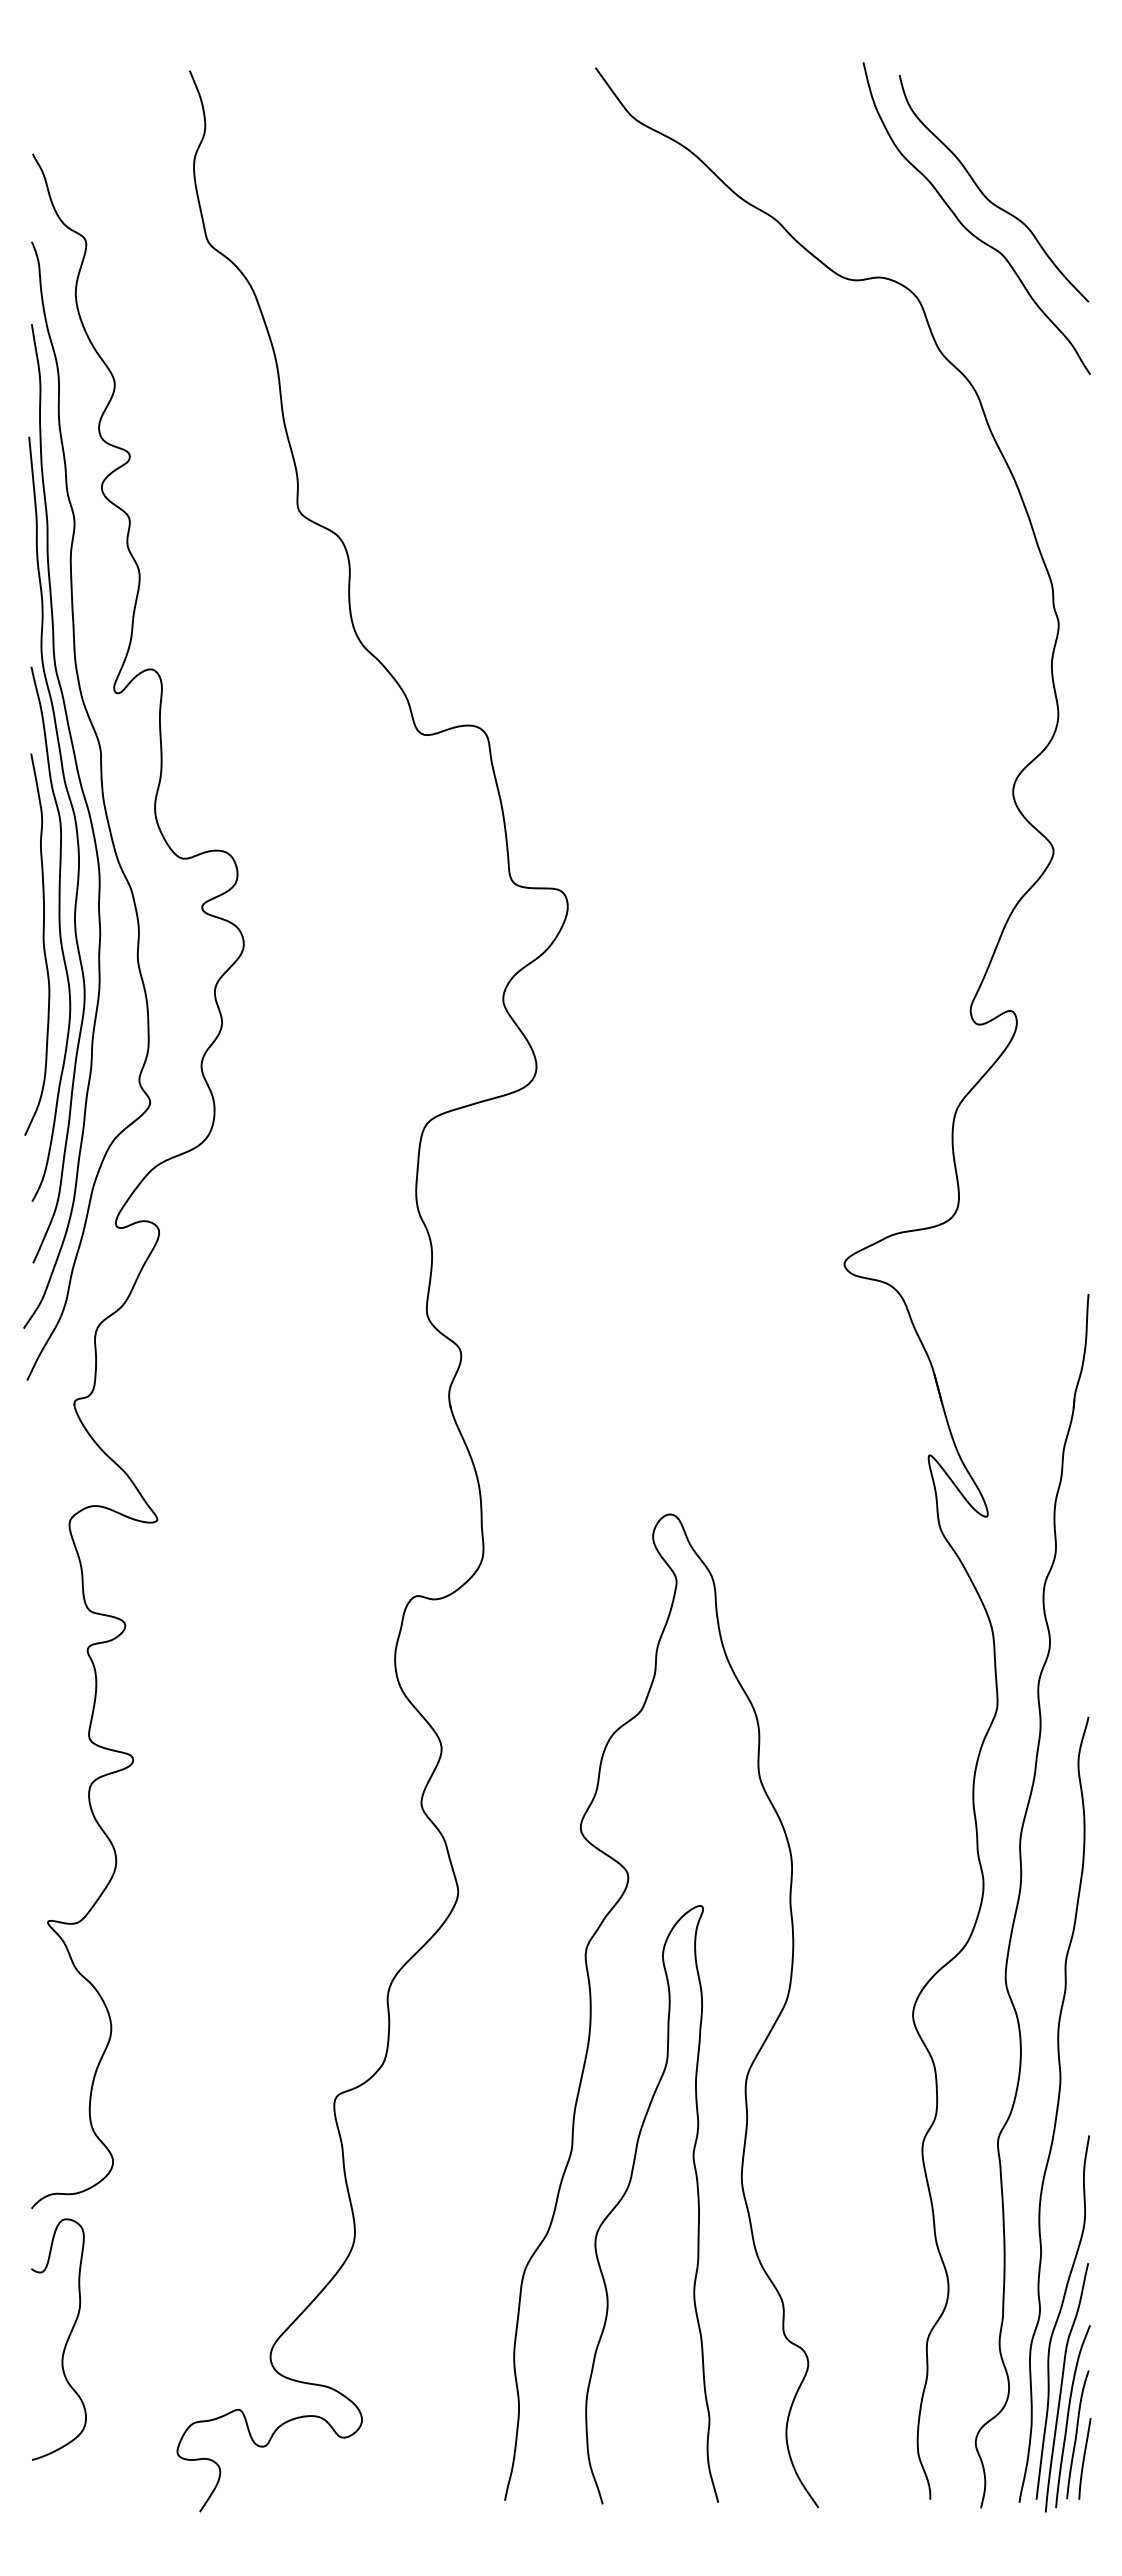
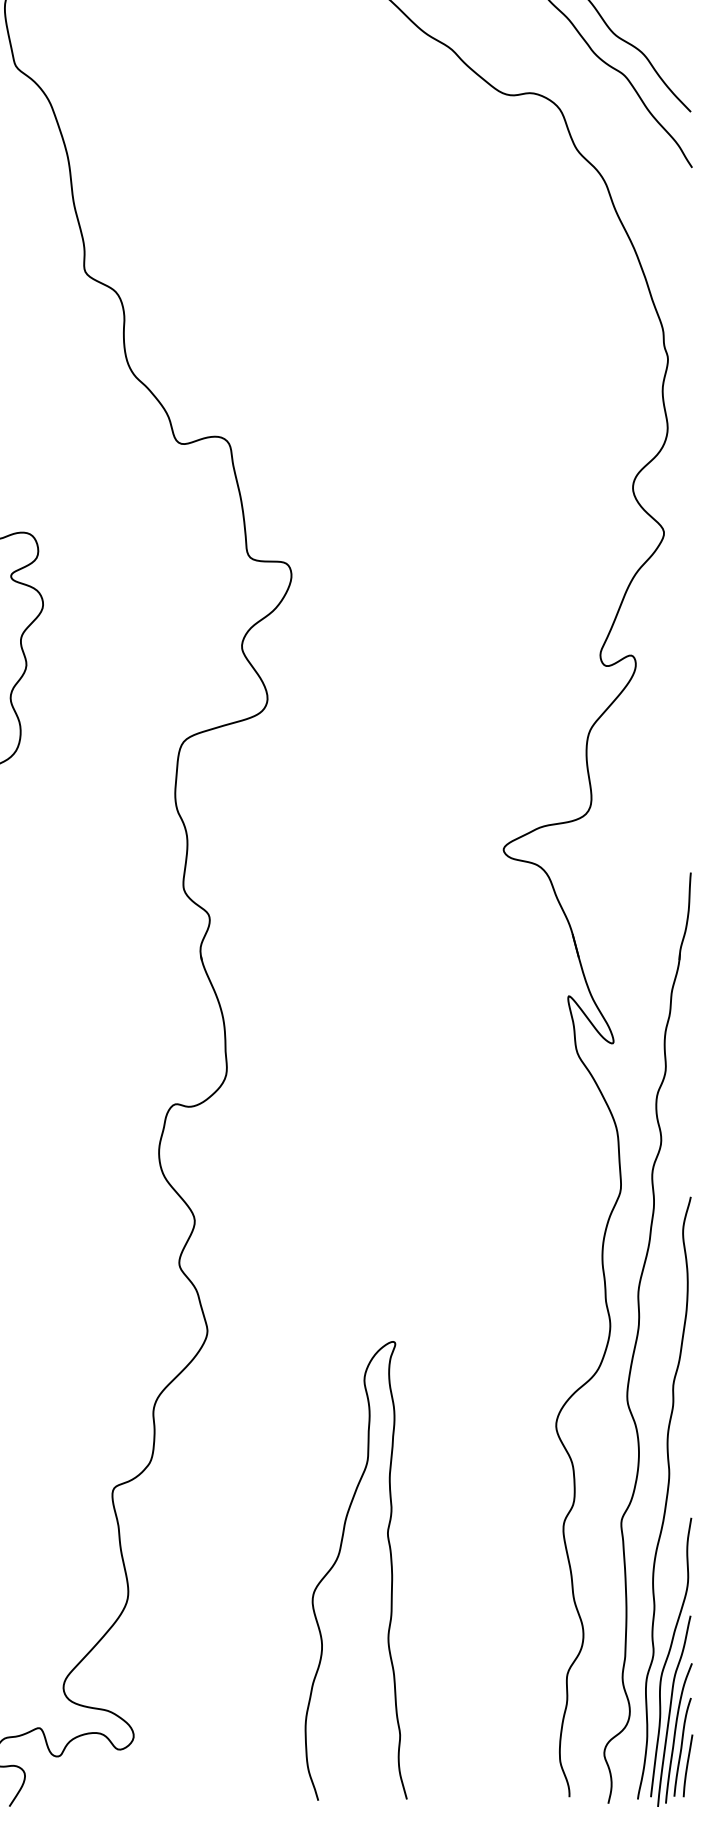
curve: (591, 2010) -> (309, 1422), removed

